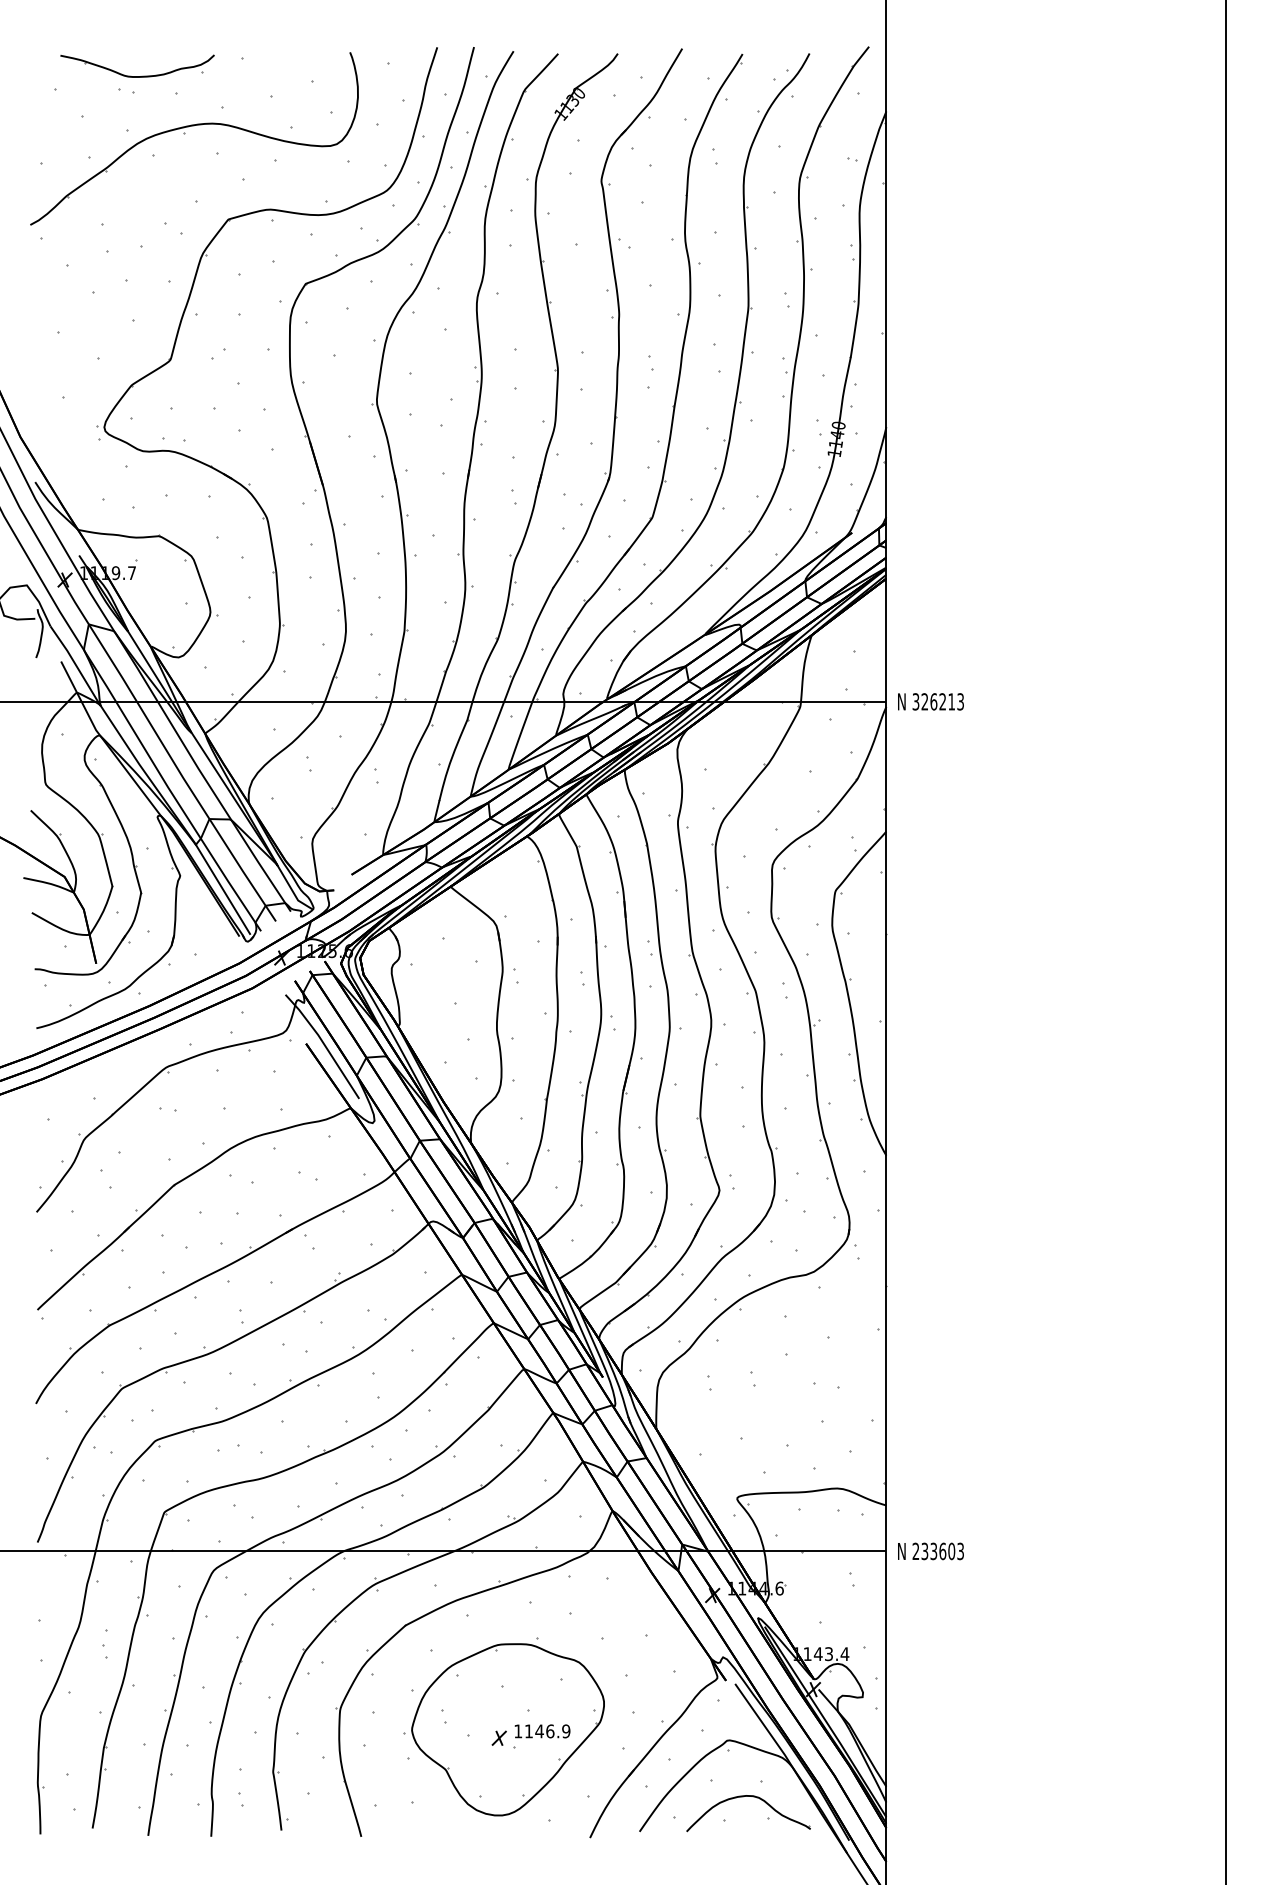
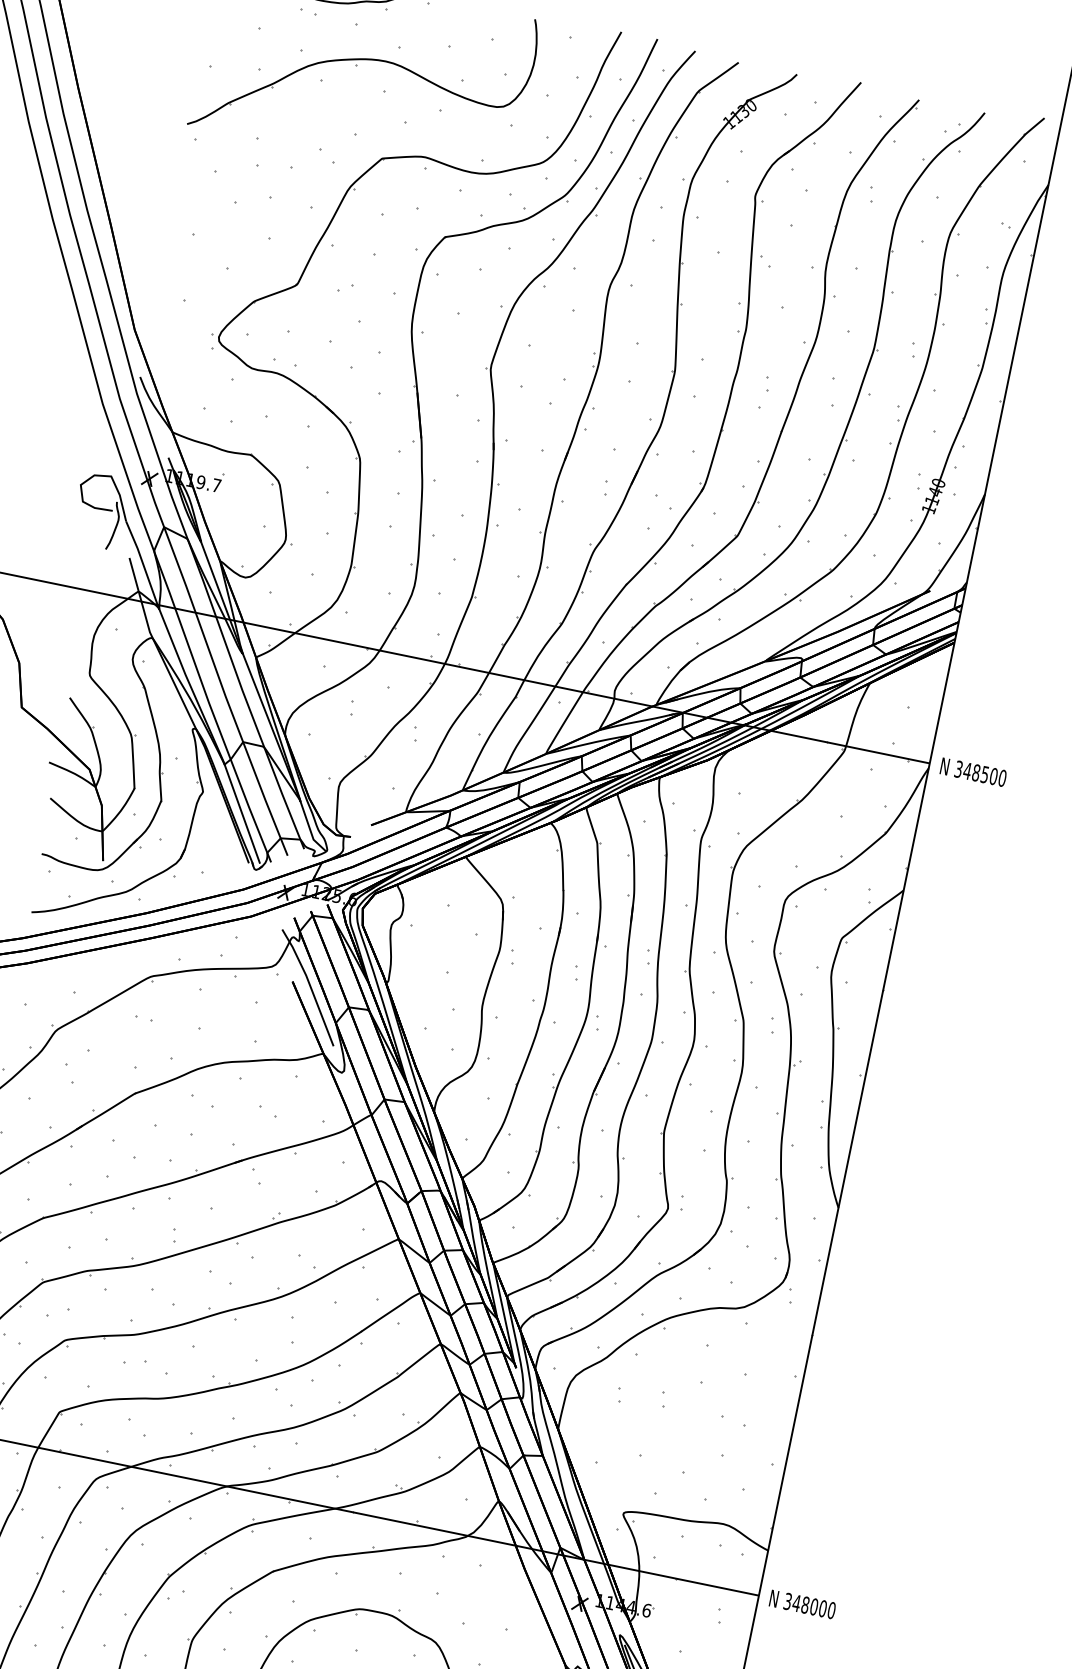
text: (942, 701) -> (984, 774), 326213 -> 348500
text: (938, 1551) -> (809, 1606), 233603 -> 348000

